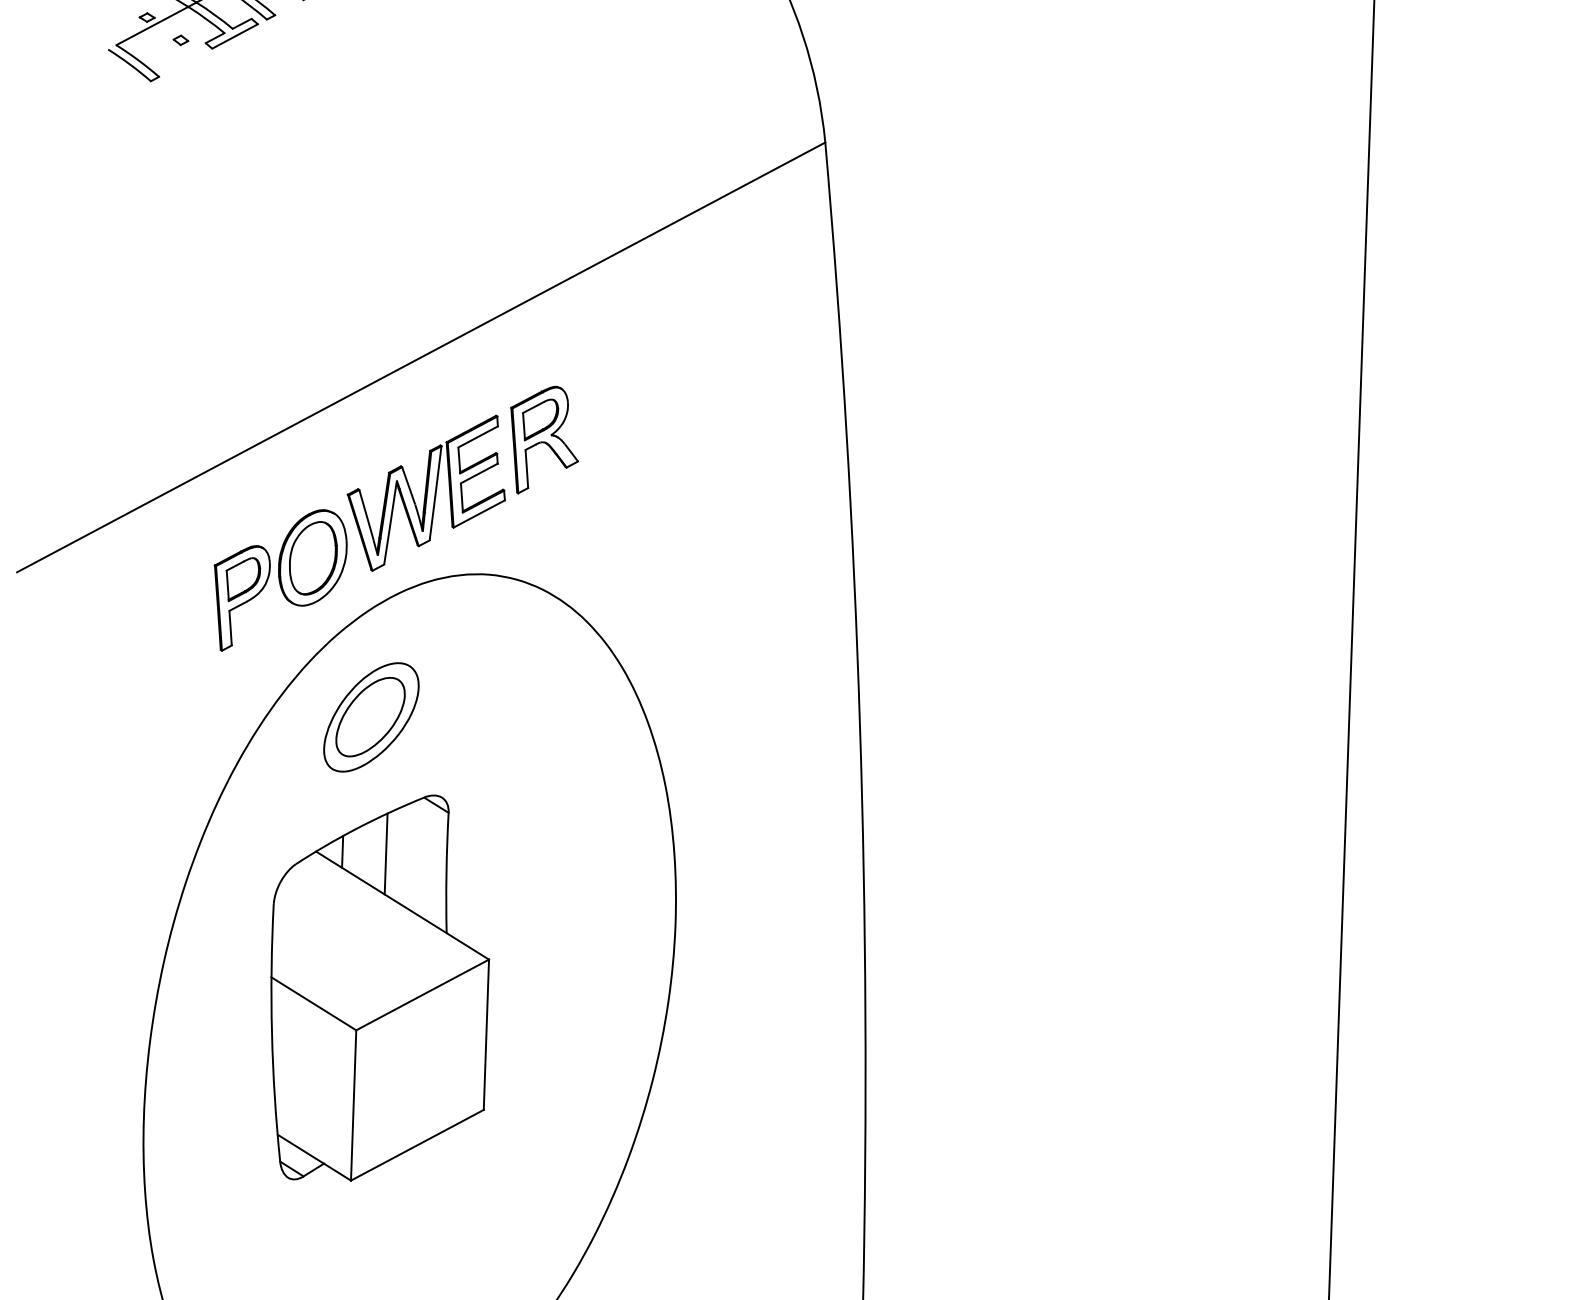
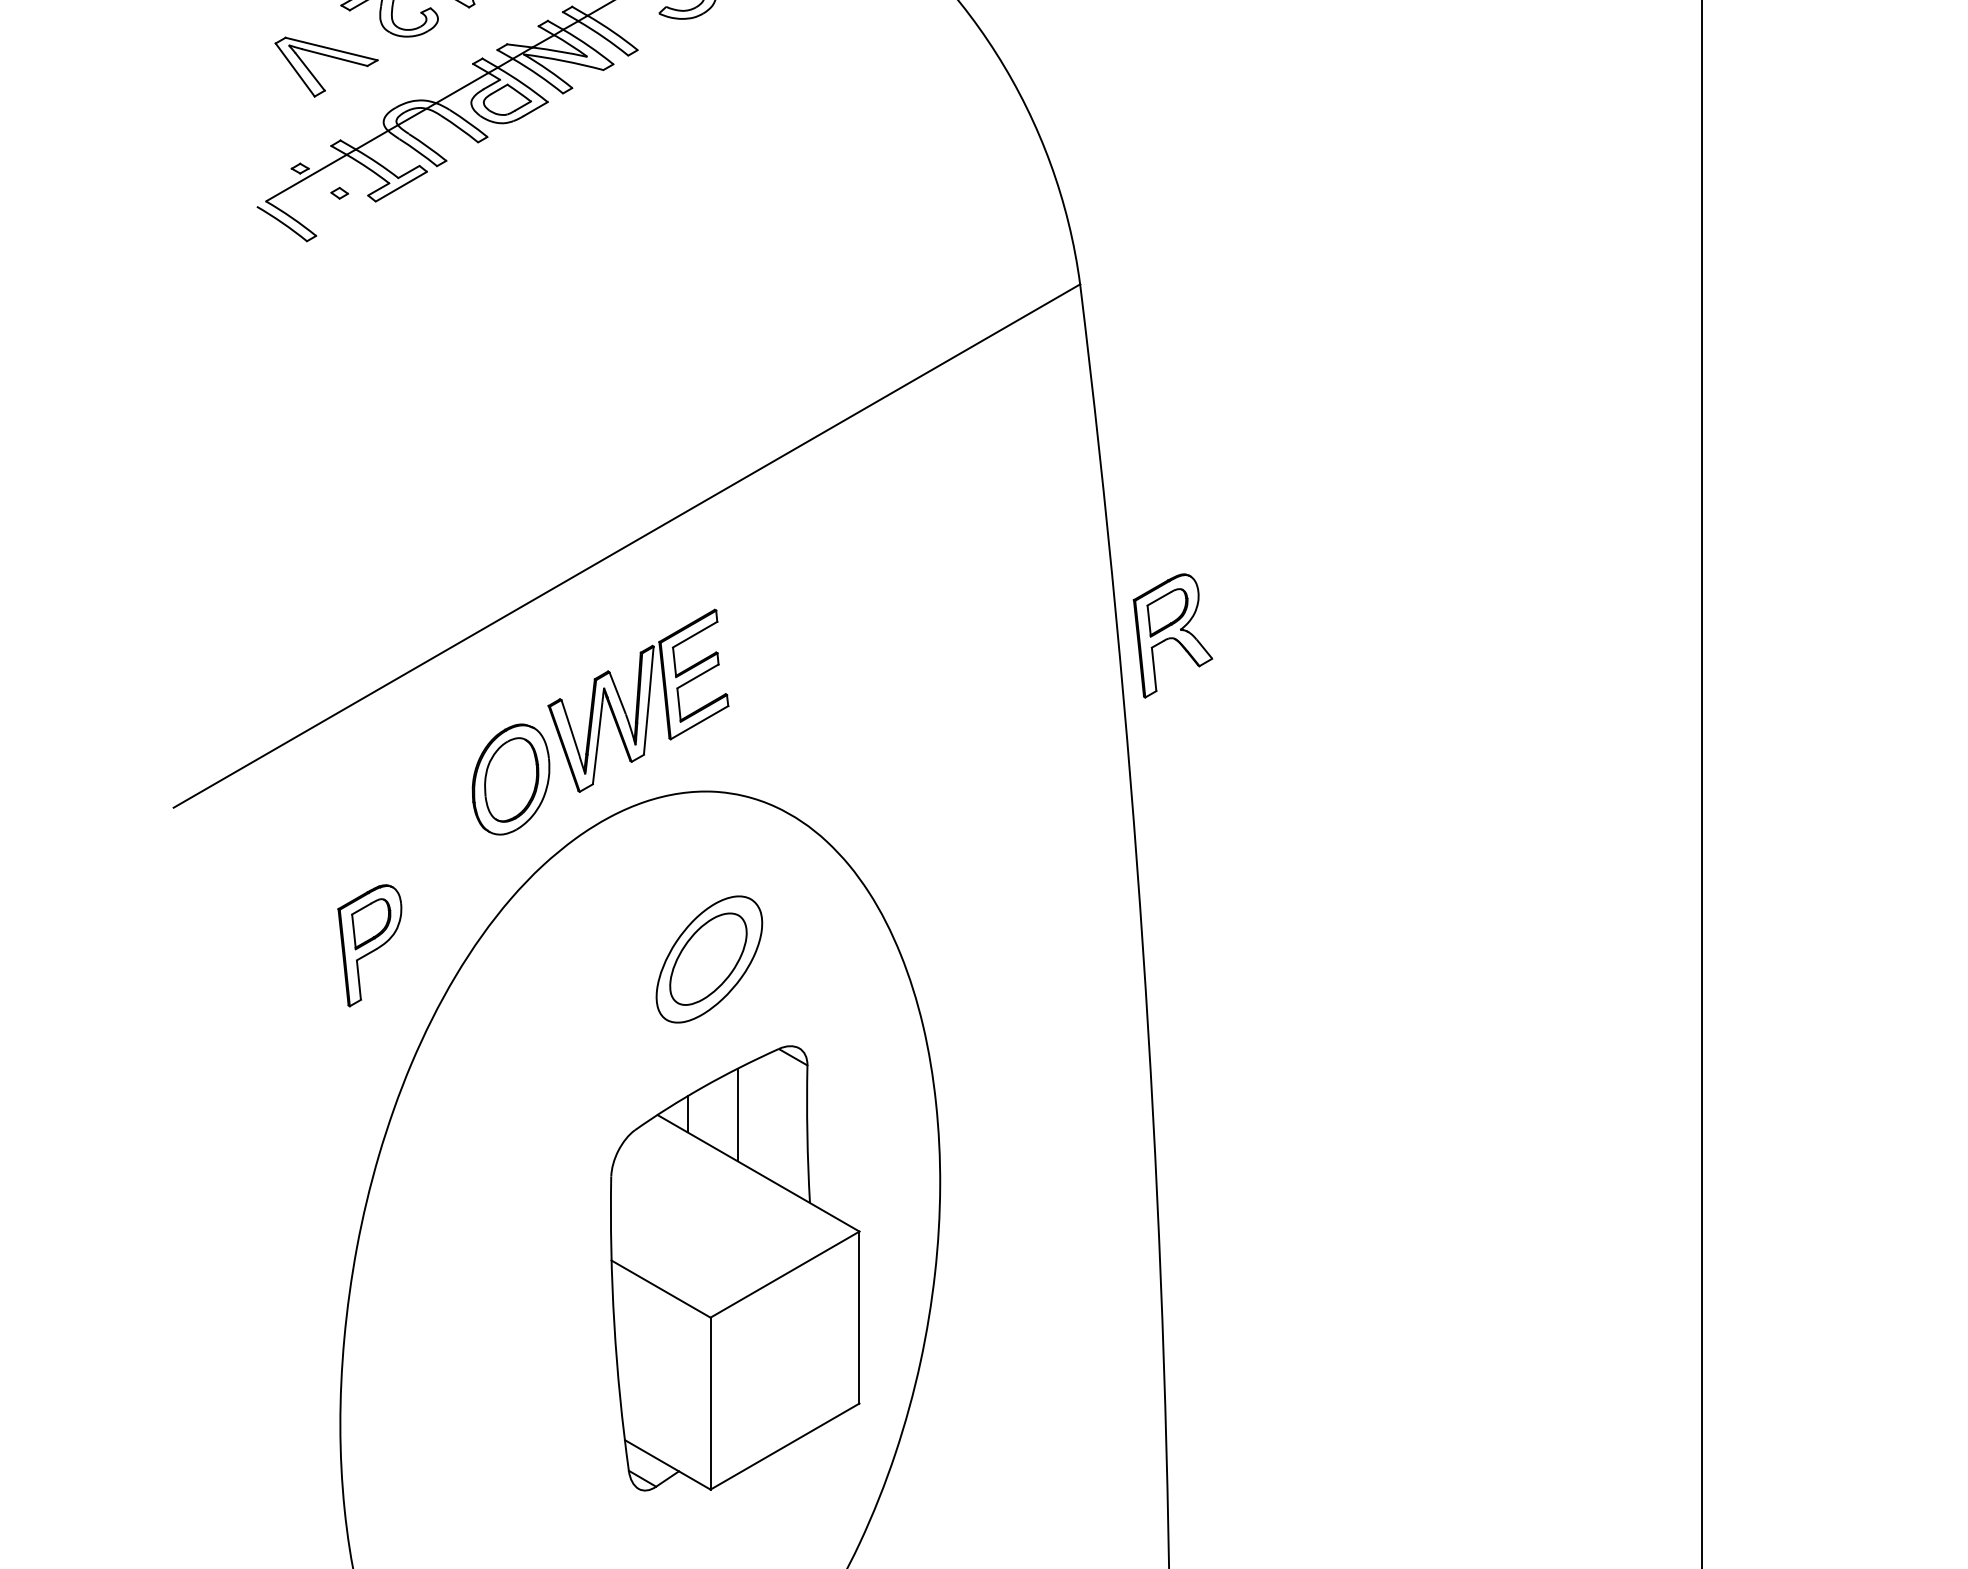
part: (543, 439) -> (1172, 635), moved
part: (240, 598) -> (369, 945), moved
part: (371, 717) -> (709, 959), moved
part: (379, 988) -> (735, 1268), moved

